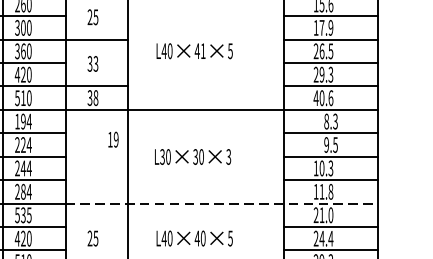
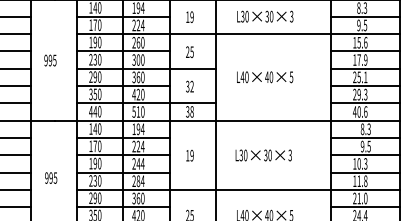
text: (203, 51) -> (271, 77), 41 -> 40
text: (326, 51) -> (362, 77), 26.5 -> 25.1
text: (95, 65) -> (191, 87), 33 -> 32
text: (112, 139) -> (189, 155), moved
line: (222, 203) -> (285, 189), dashed -> solid
text: (23, 215) -> (138, 198), 535 -> 360

